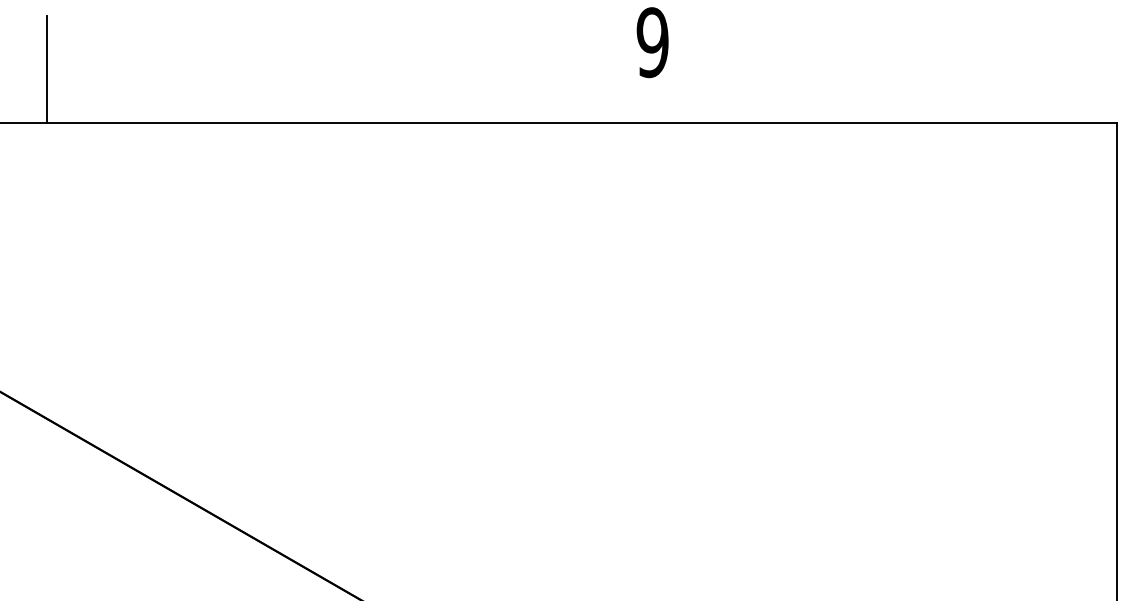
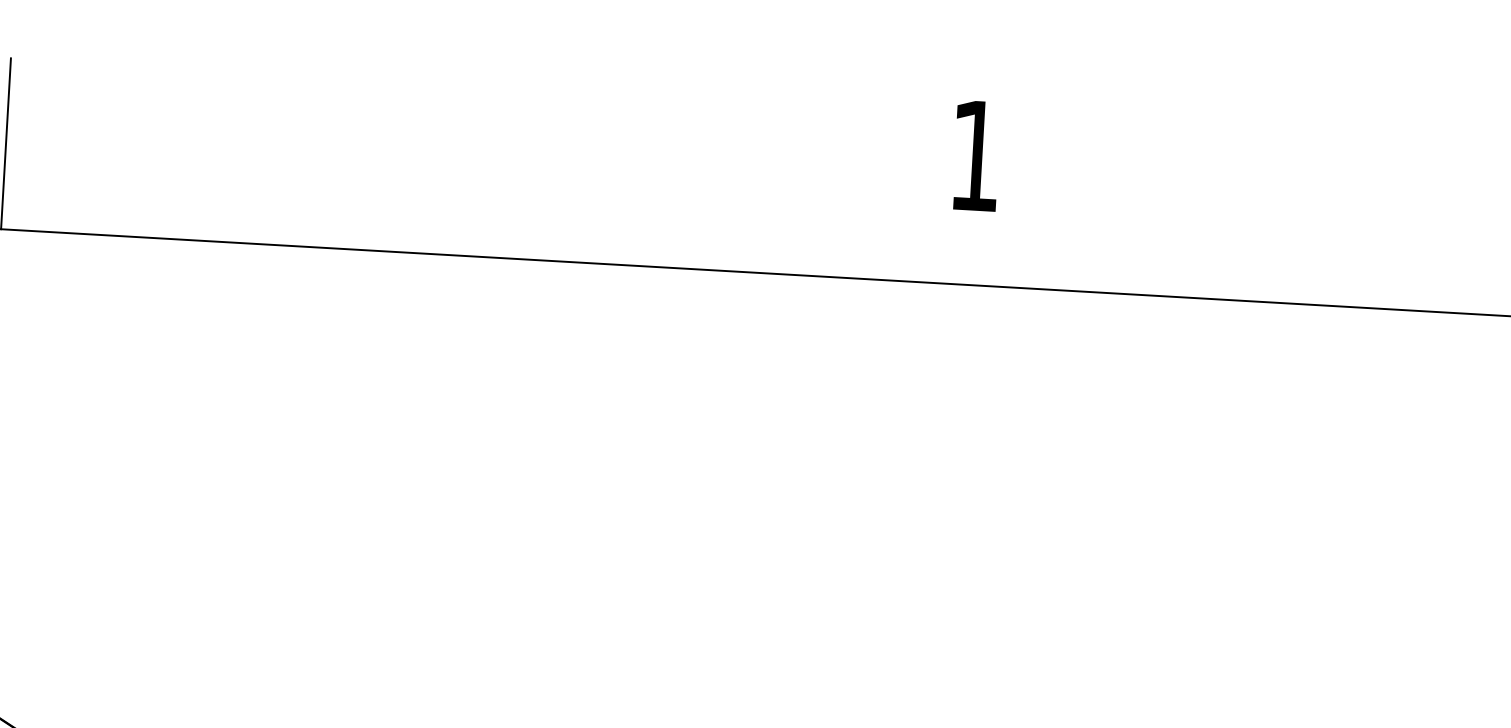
text: (652, 42) -> (975, 155), 9 -> 1

